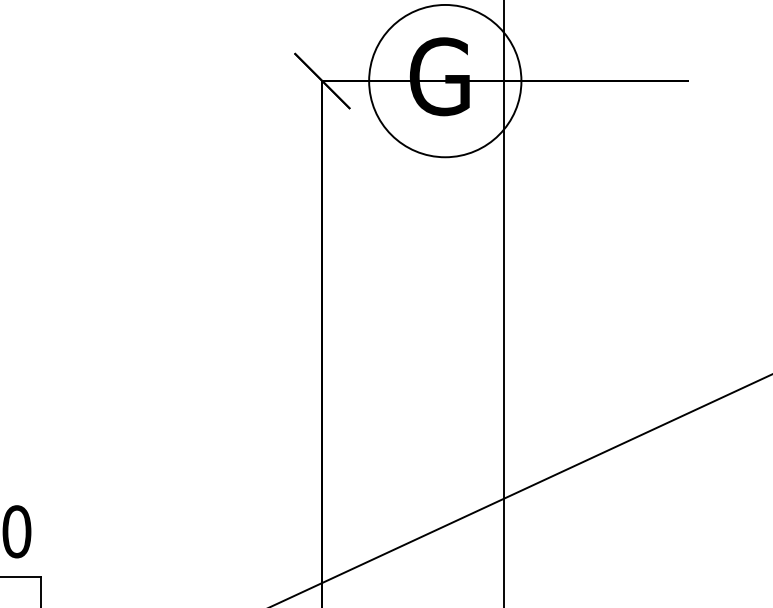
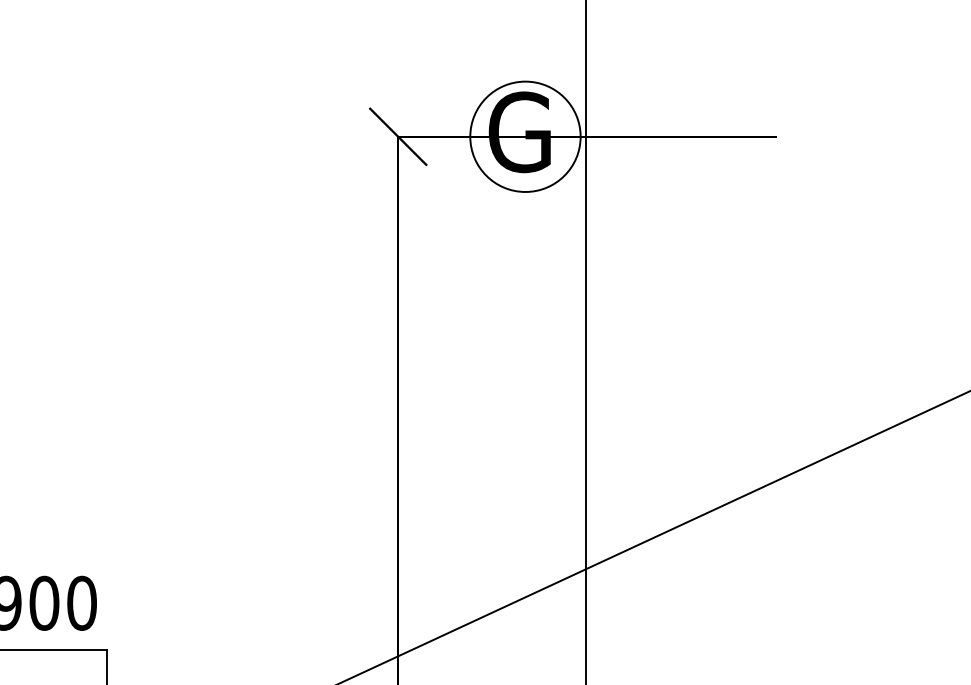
circle: (445, 80) -> (525, 136), size x0.7

